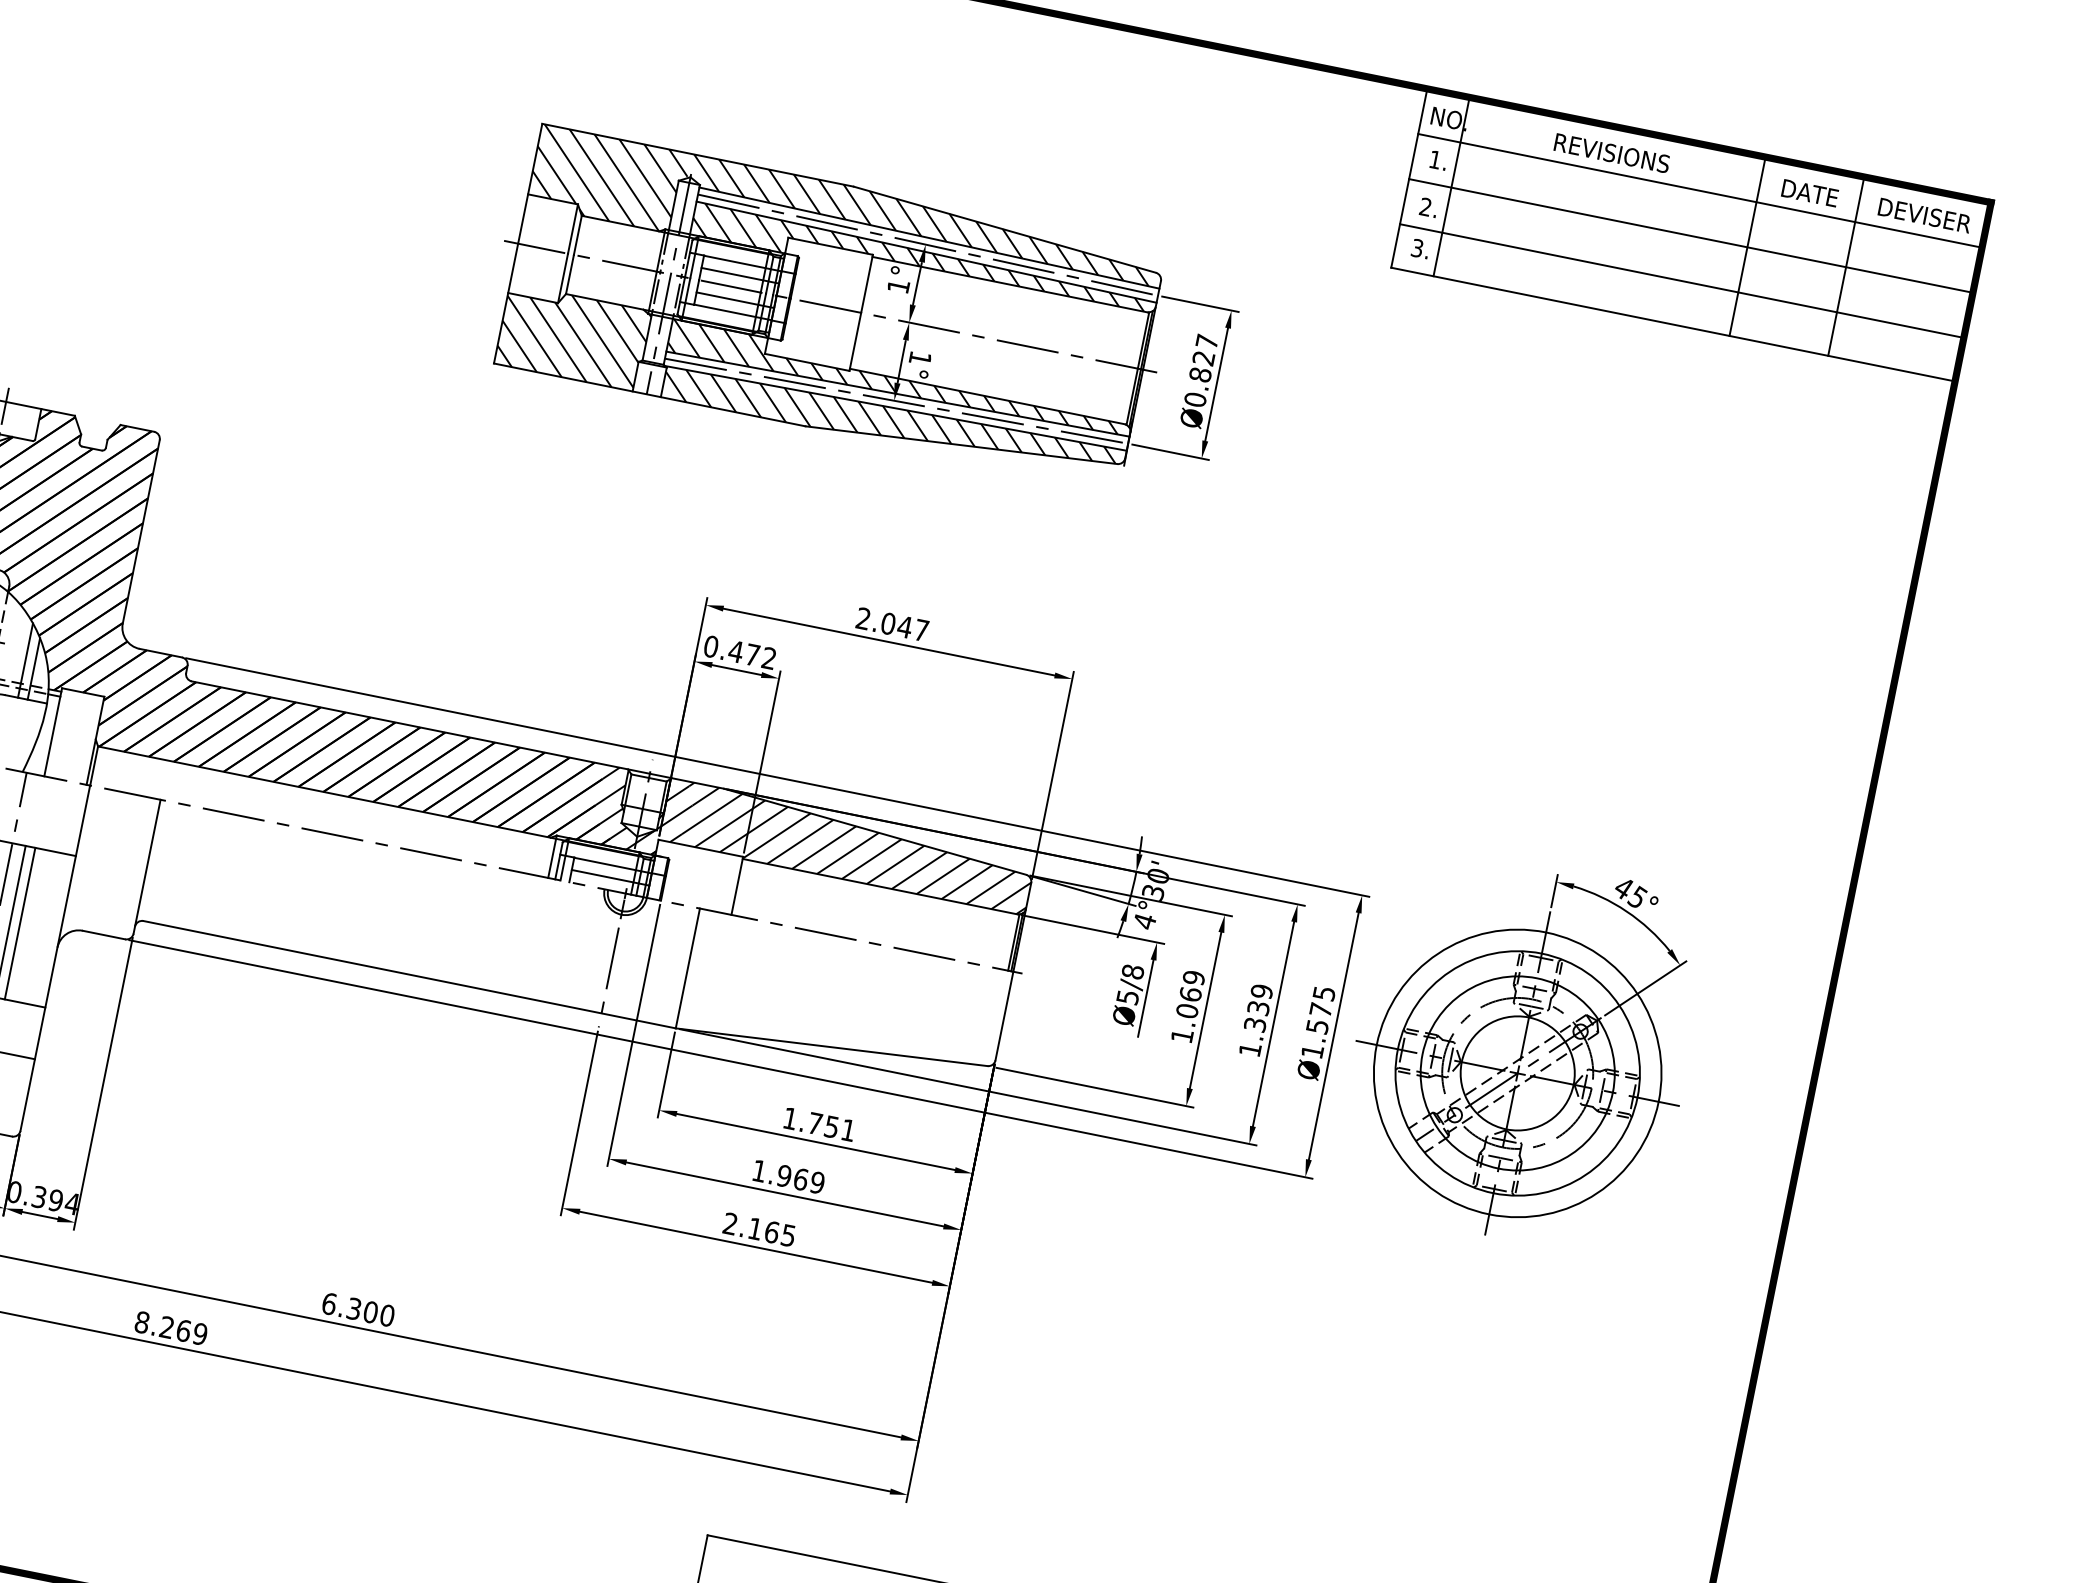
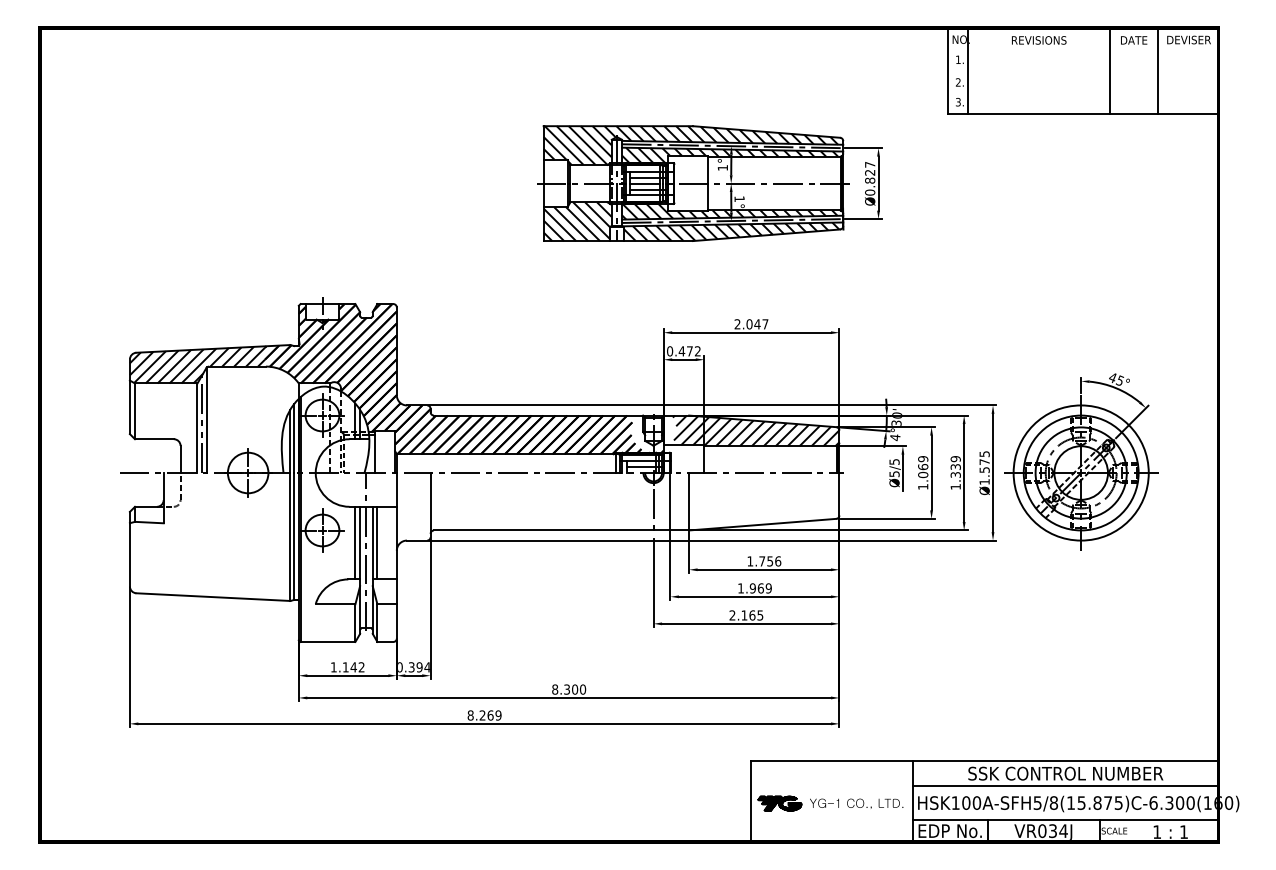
line: (1700, 190) -> (1083, 49), removed
line: (1691, 236) -> (1083, 71), removed
line: (1682, 280) -> (1083, 92), removed
hatch: (642, 811) -> (653, 433), removed
text: (1133, 970) -> (894, 461), Ø5/8 -> Ø5/5
text: (849, 1130) -> (778, 561), 1.751 -> 1.756
text: (330, 1303) -> (555, 689), 6.300 -> 8.300

